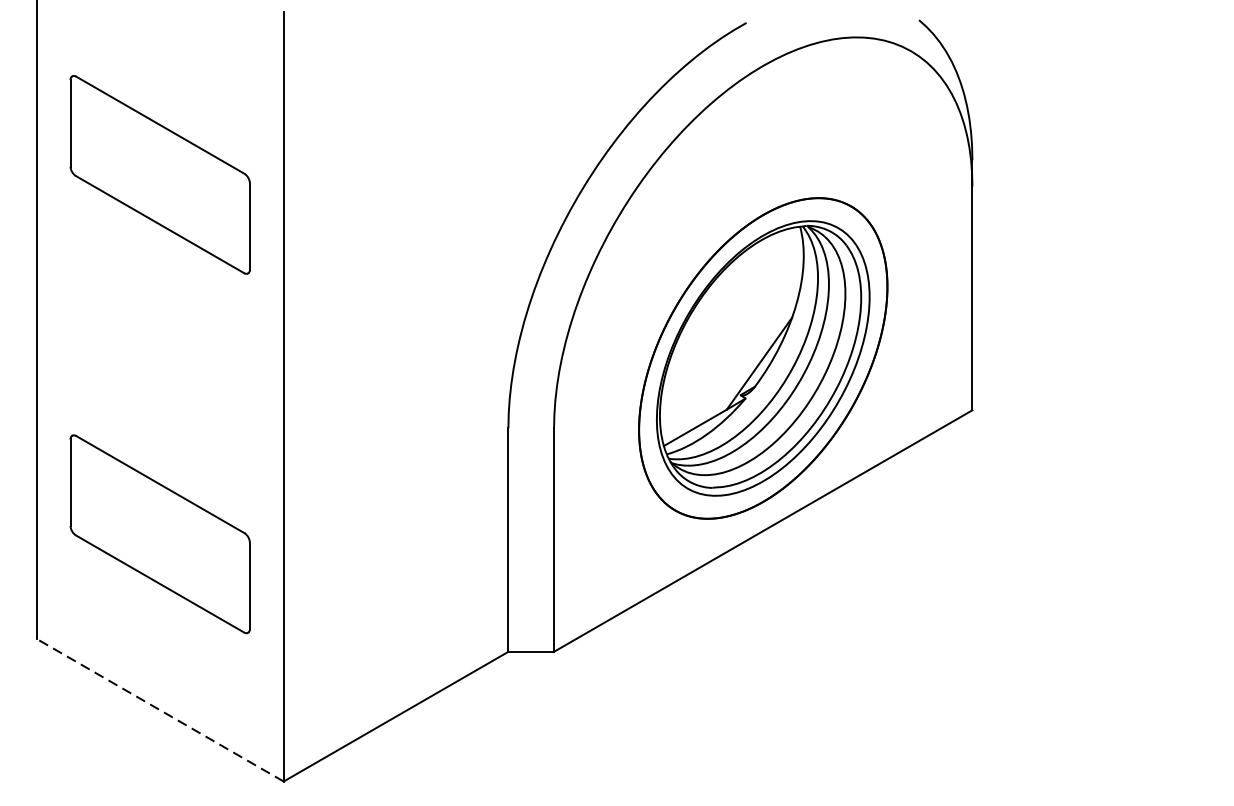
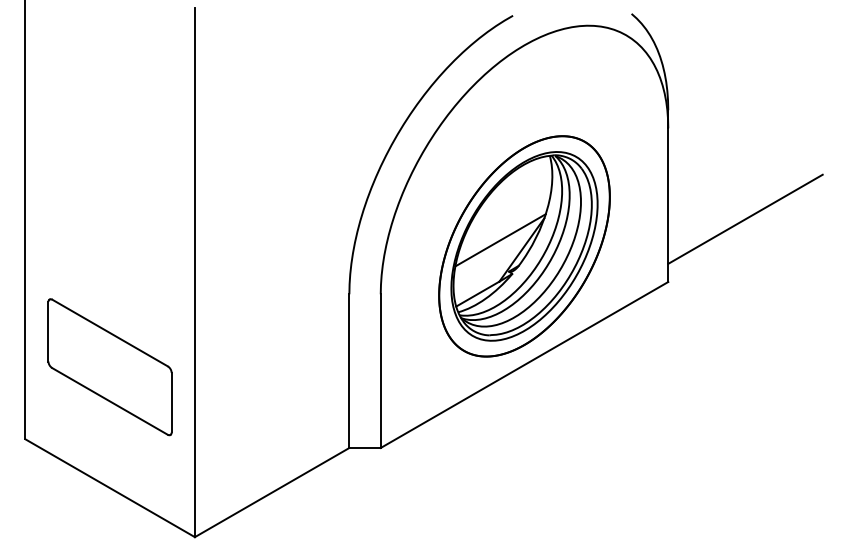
part: (159, 175) -> (109, 120), removed
line: (1084, 317) -> (745, 218), added
line: (728, 349) -> (500, 240), added
line: (160, 710) -> (110, 488), dashed -> solid

